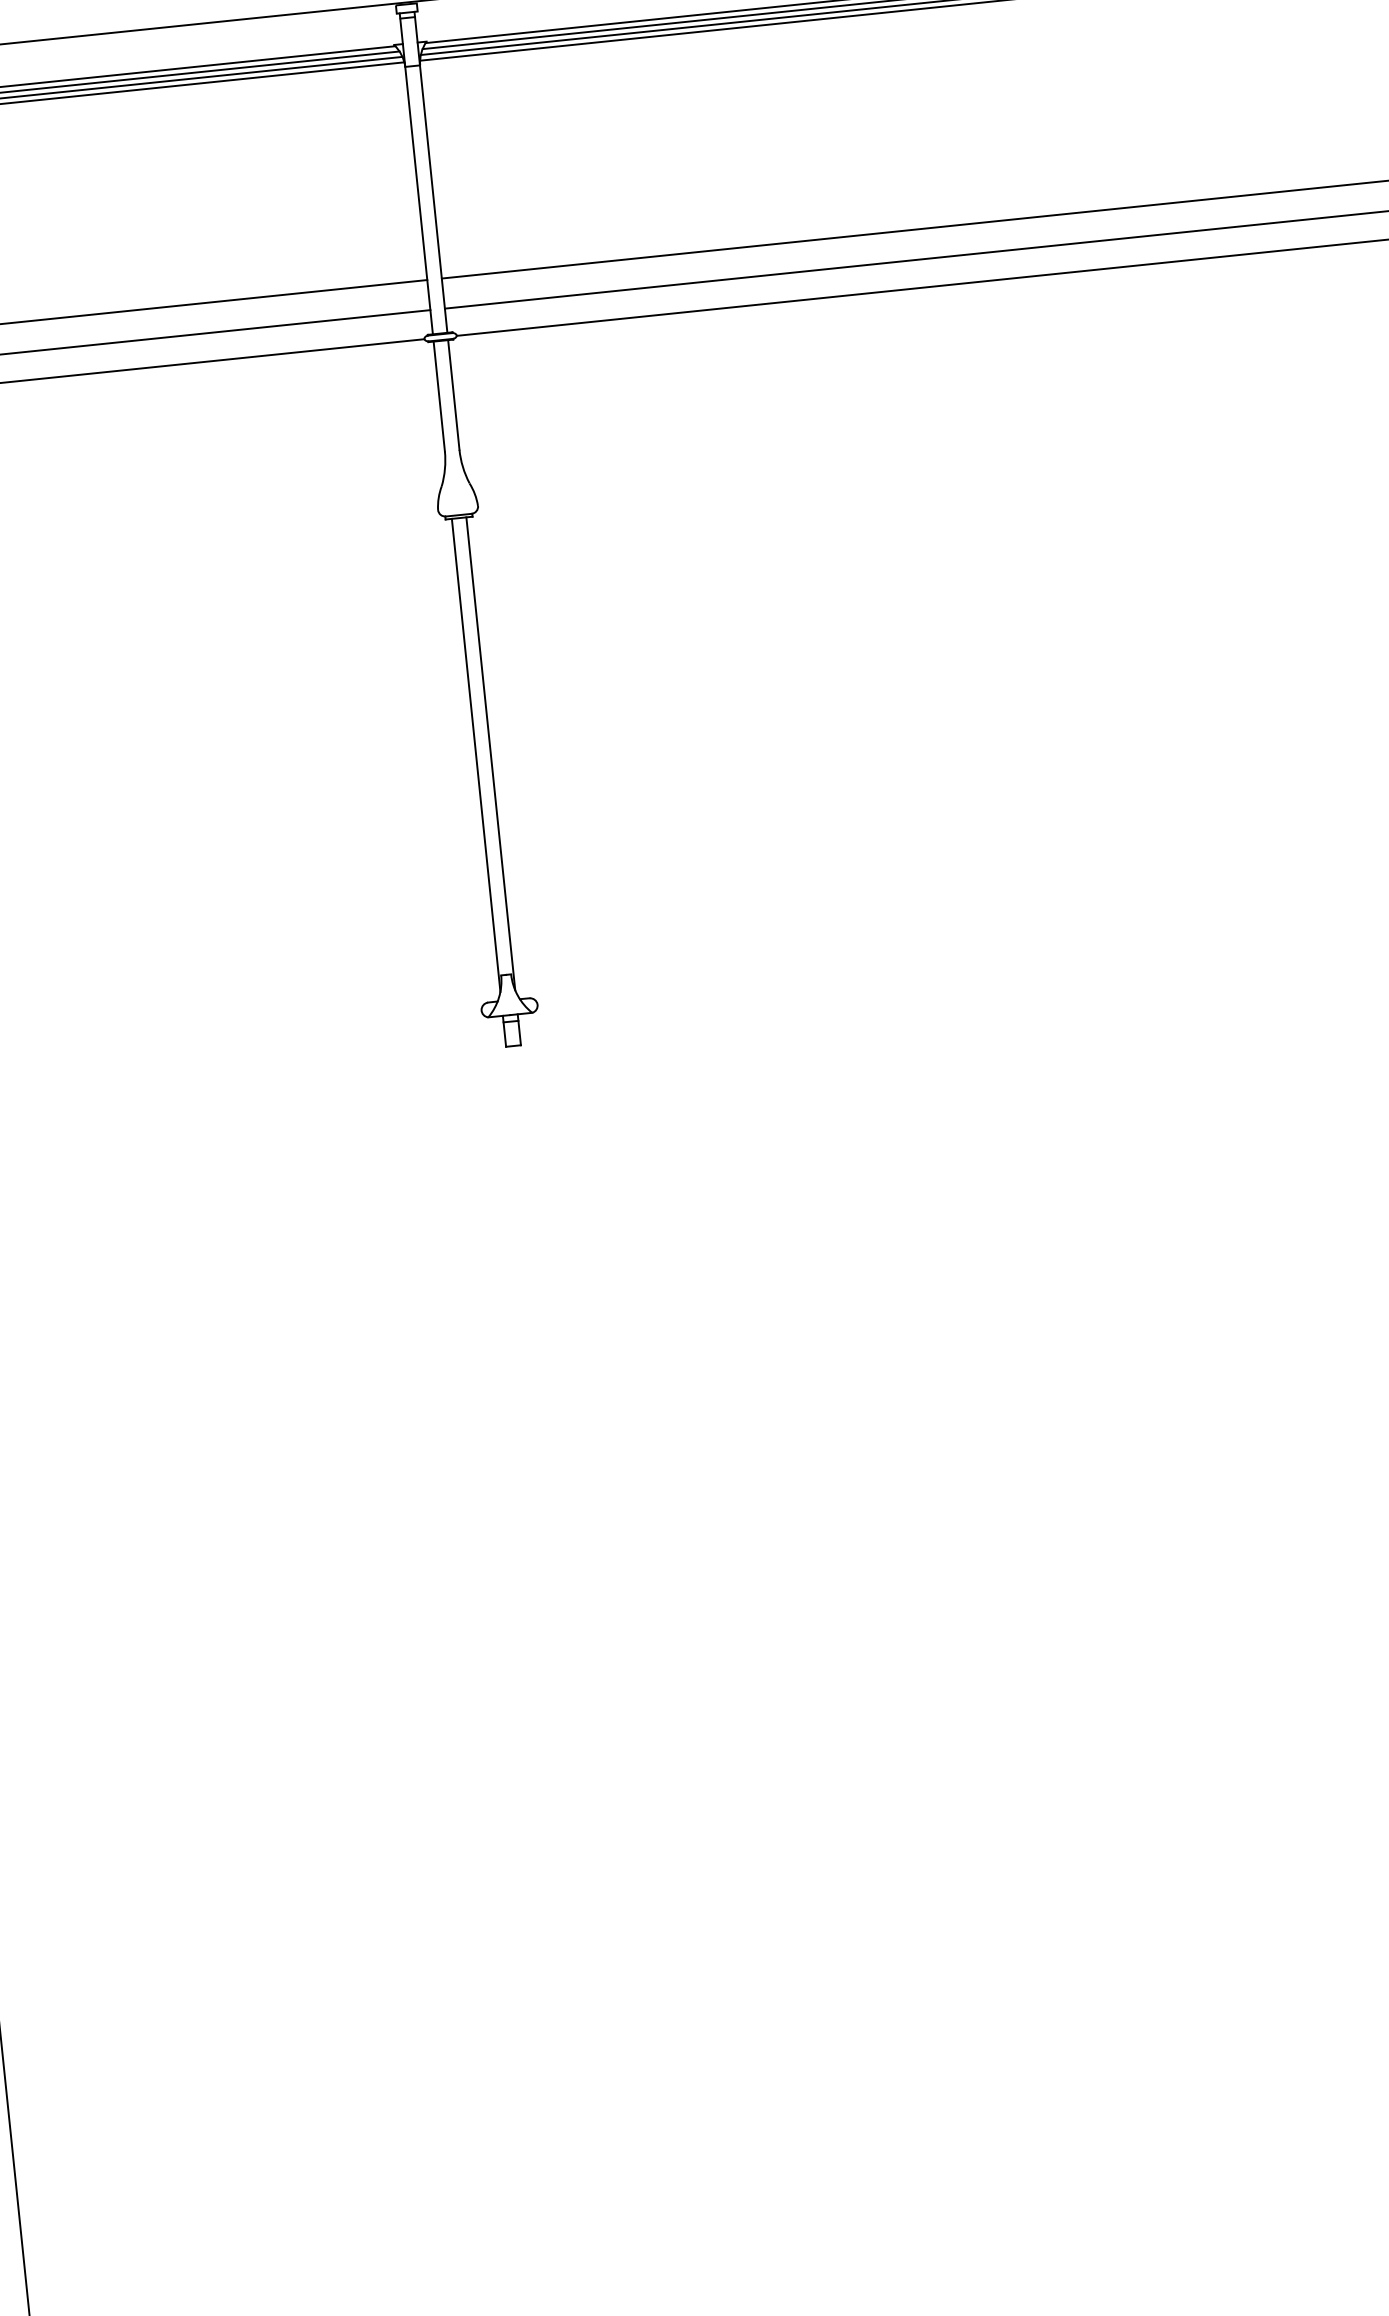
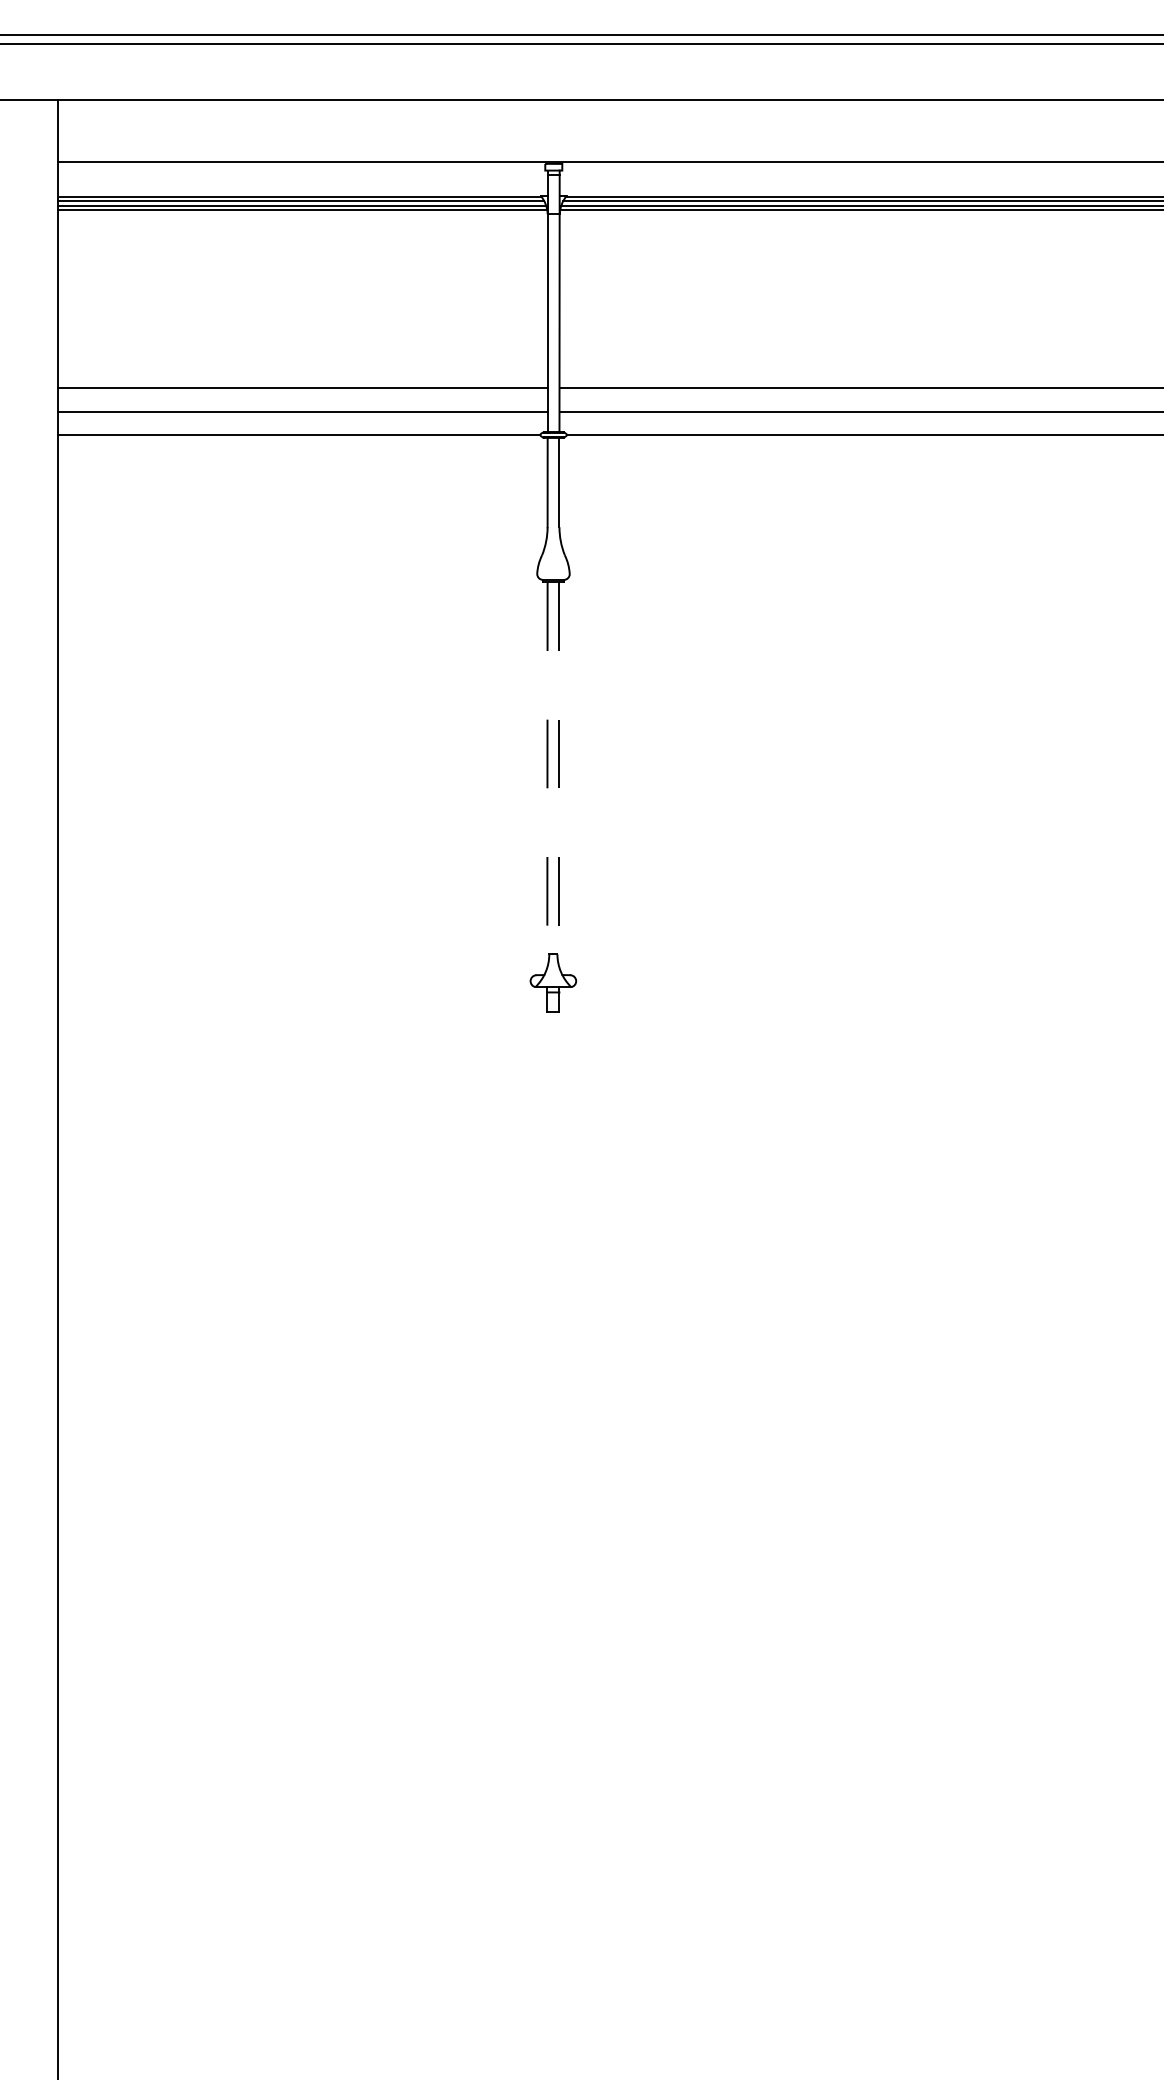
line: (490, 753) -> (559, 774), solid -> dashed
line: (476, 754) -> (547, 774), solid -> dashed

